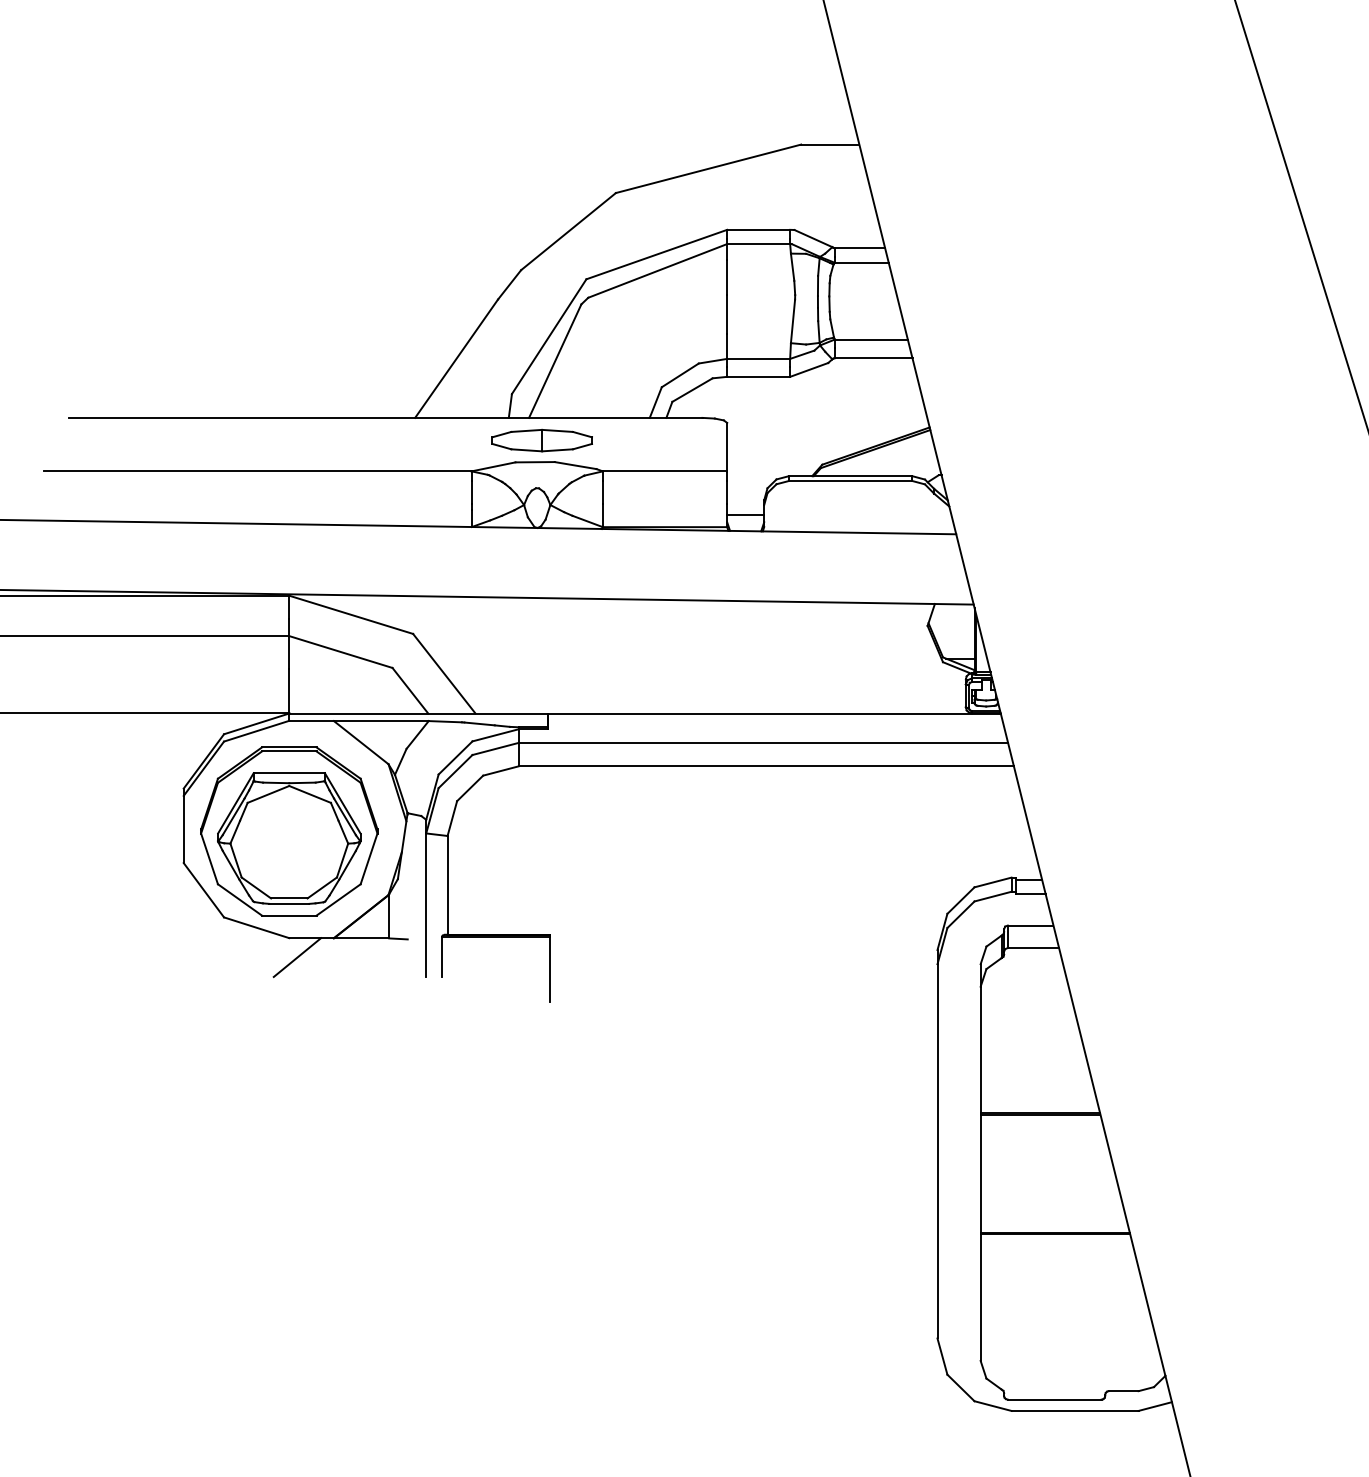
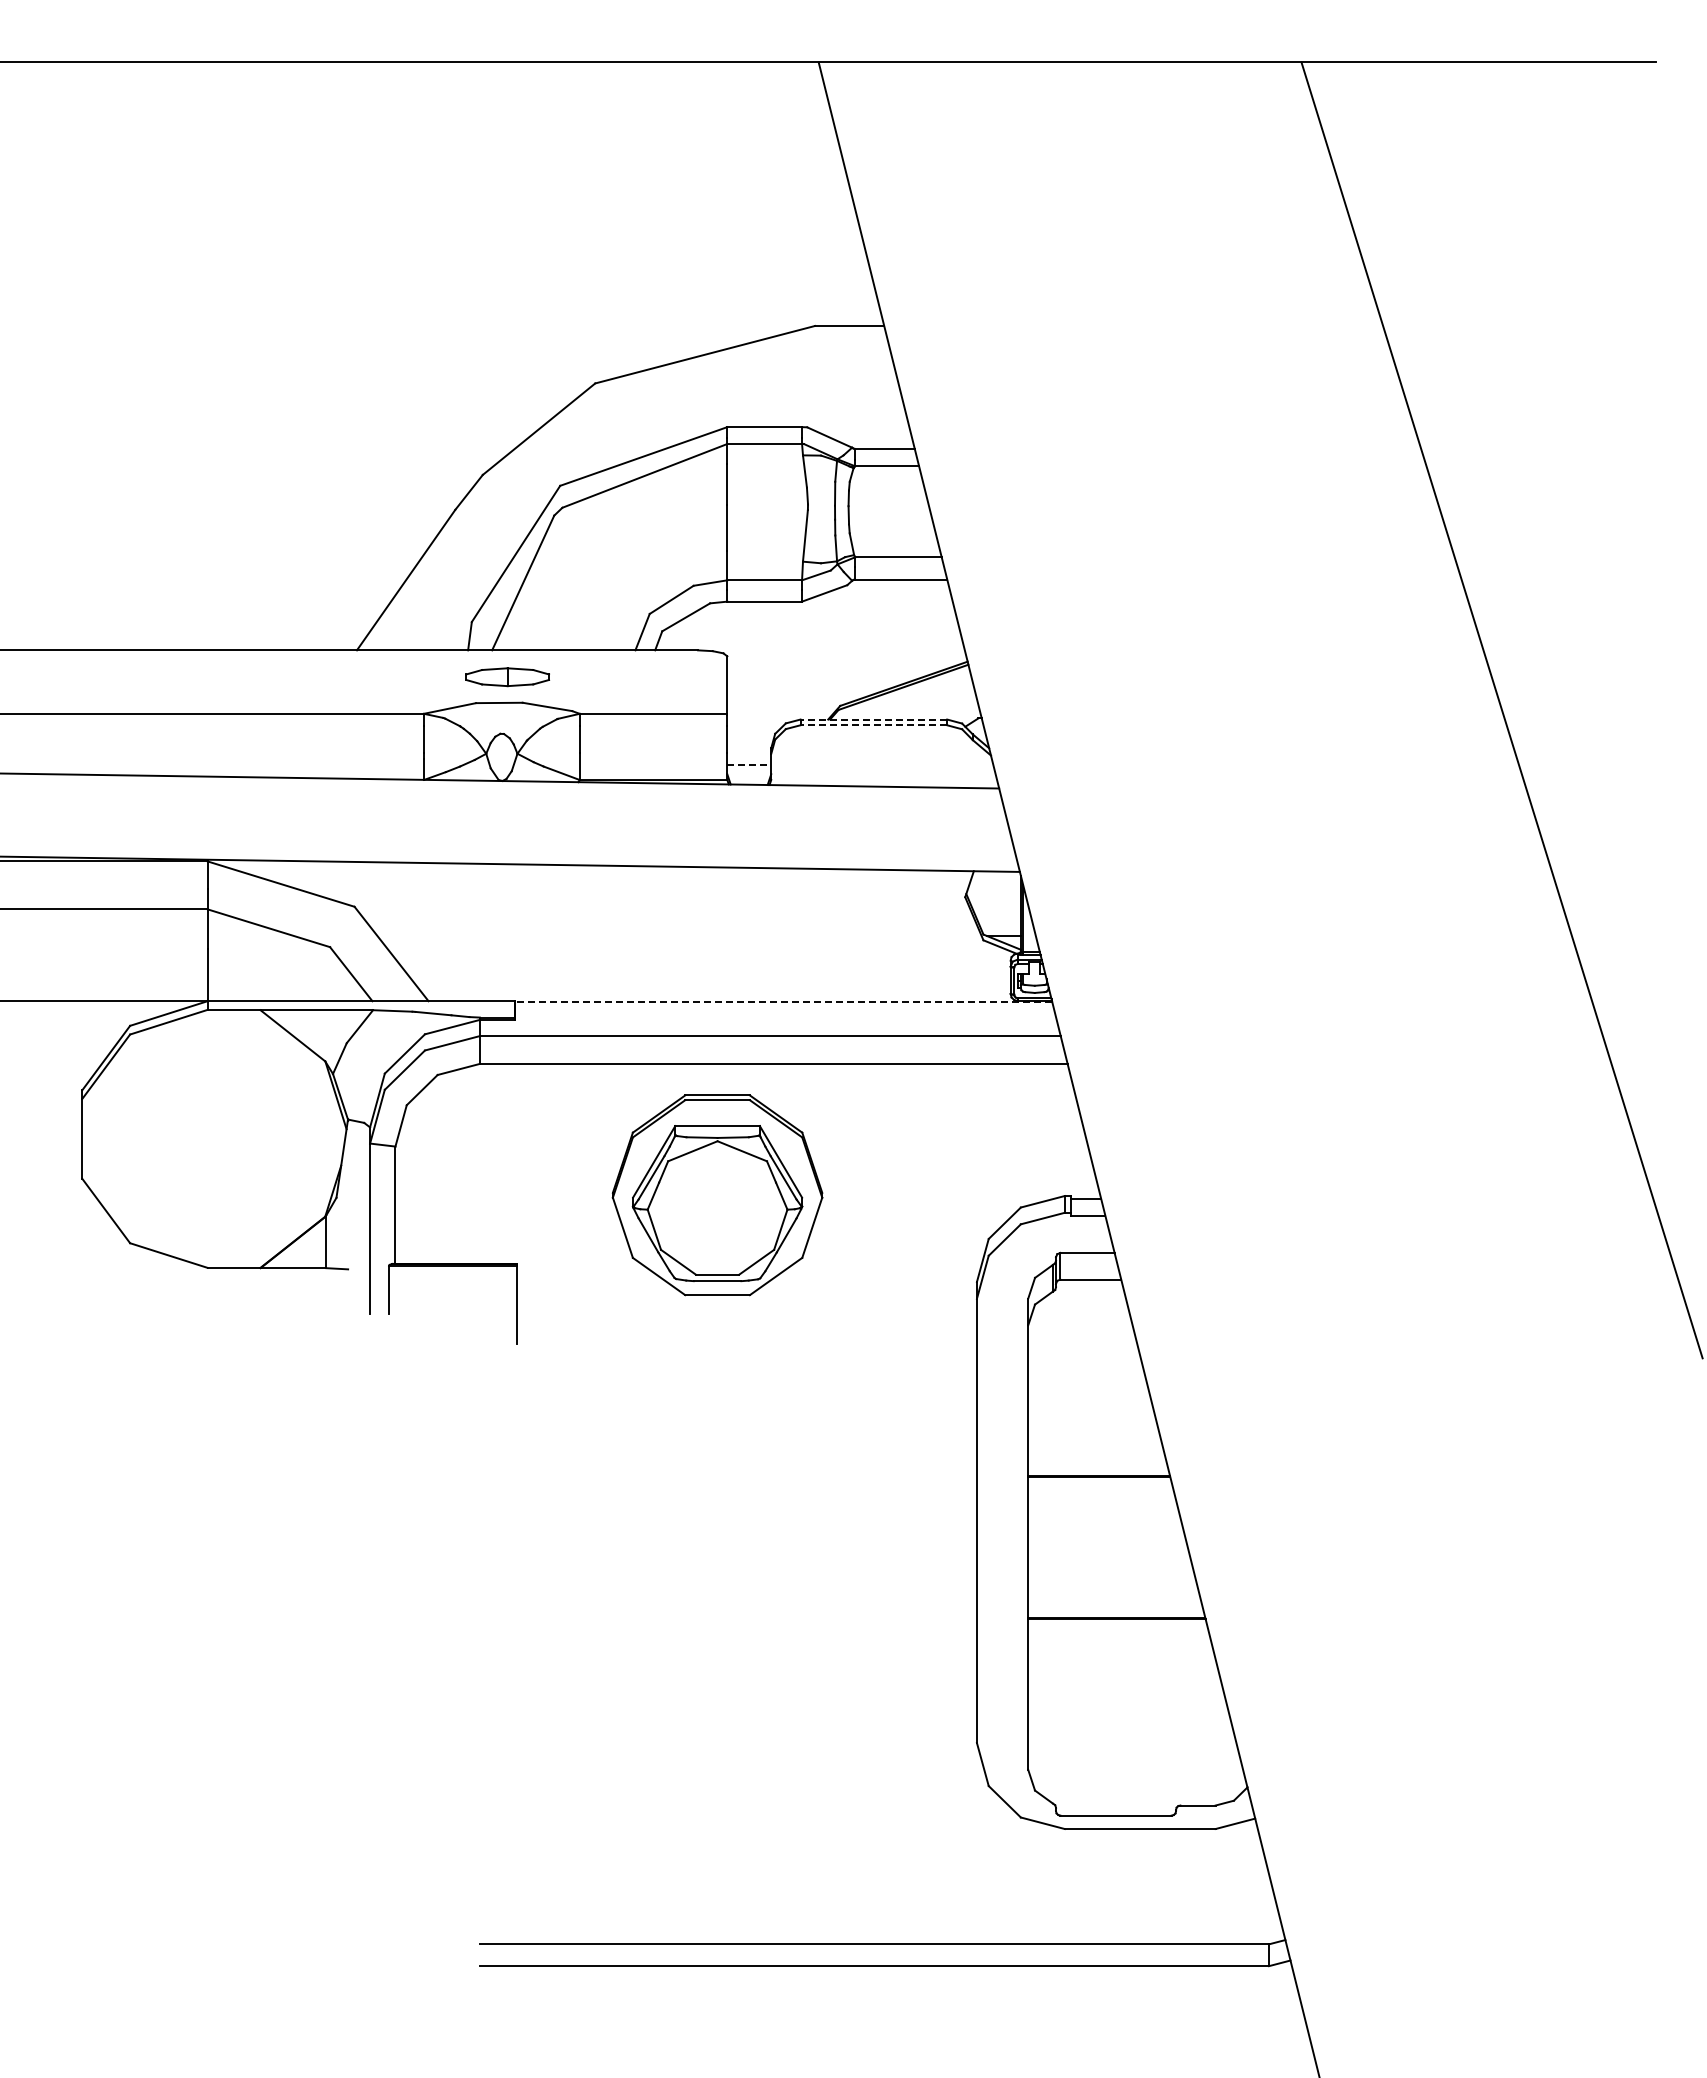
part: (541, 439) -> (507, 676), size x0.7
line: (850, 476) -> (873, 719), solid -> dashed
line: (850, 481) -> (873, 725), solid -> dashed
line: (745, 514) -> (749, 765), solid -> dashed
line: (774, 713) -> (783, 1001), solid -> dashed
part: (289, 831) -> (717, 1195), moved
line: (297, 957) -> (217, 1290), removed

